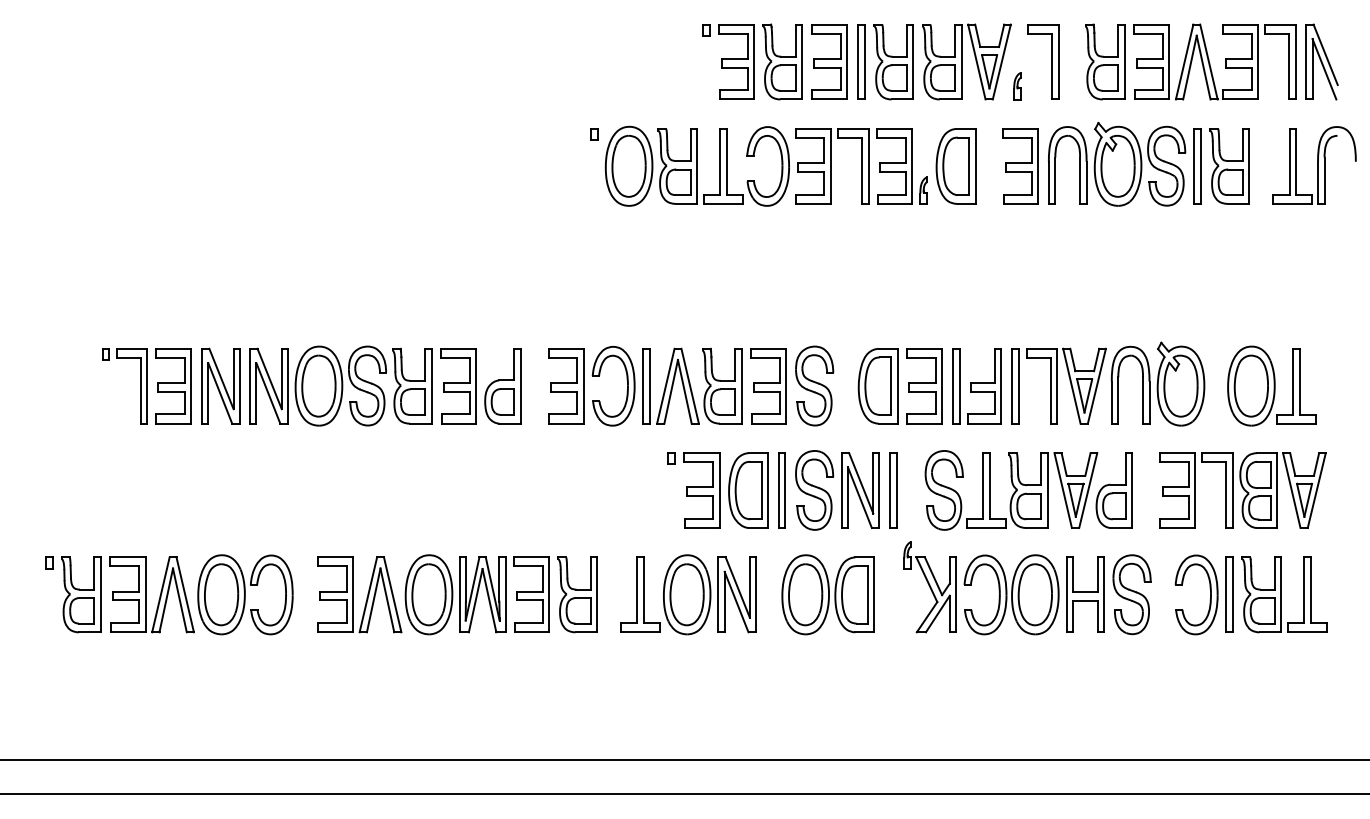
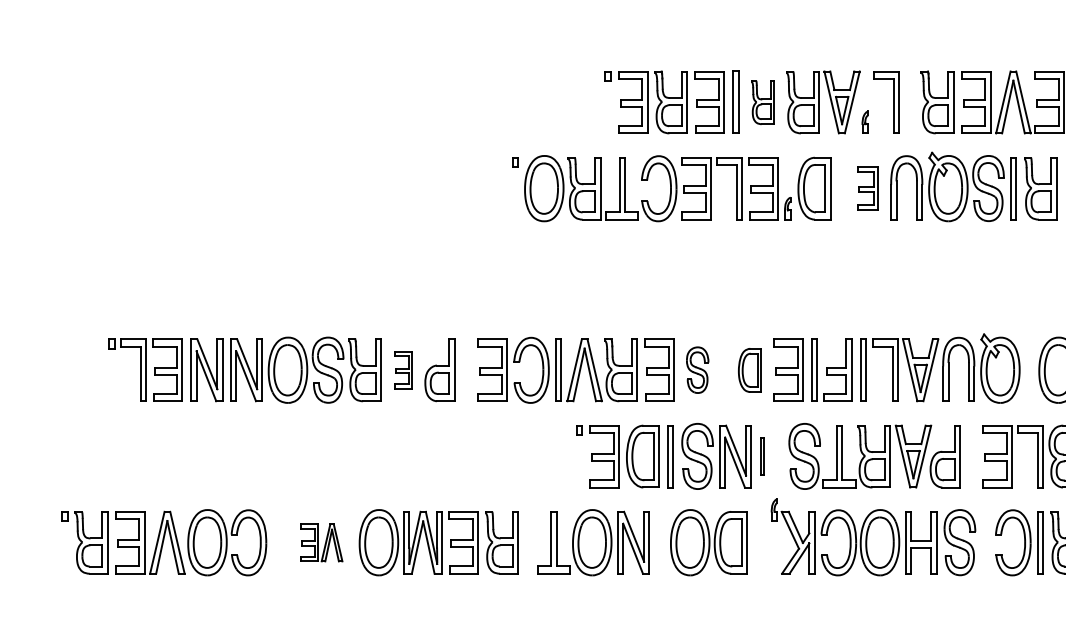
part: (893, 62) -> (762, 102), size x0.7
part: (1020, 166) -> (867, 188), size x0.7
part: (814, 385) -> (697, 369), size x0.7
part: (458, 386) -> (403, 370), size x0.6
part: (877, 386) -> (749, 370), size x0.7
part: (893, 490) -> (762, 456), size x0.6
part: (359, 594) -> (321, 542), size x0.6

